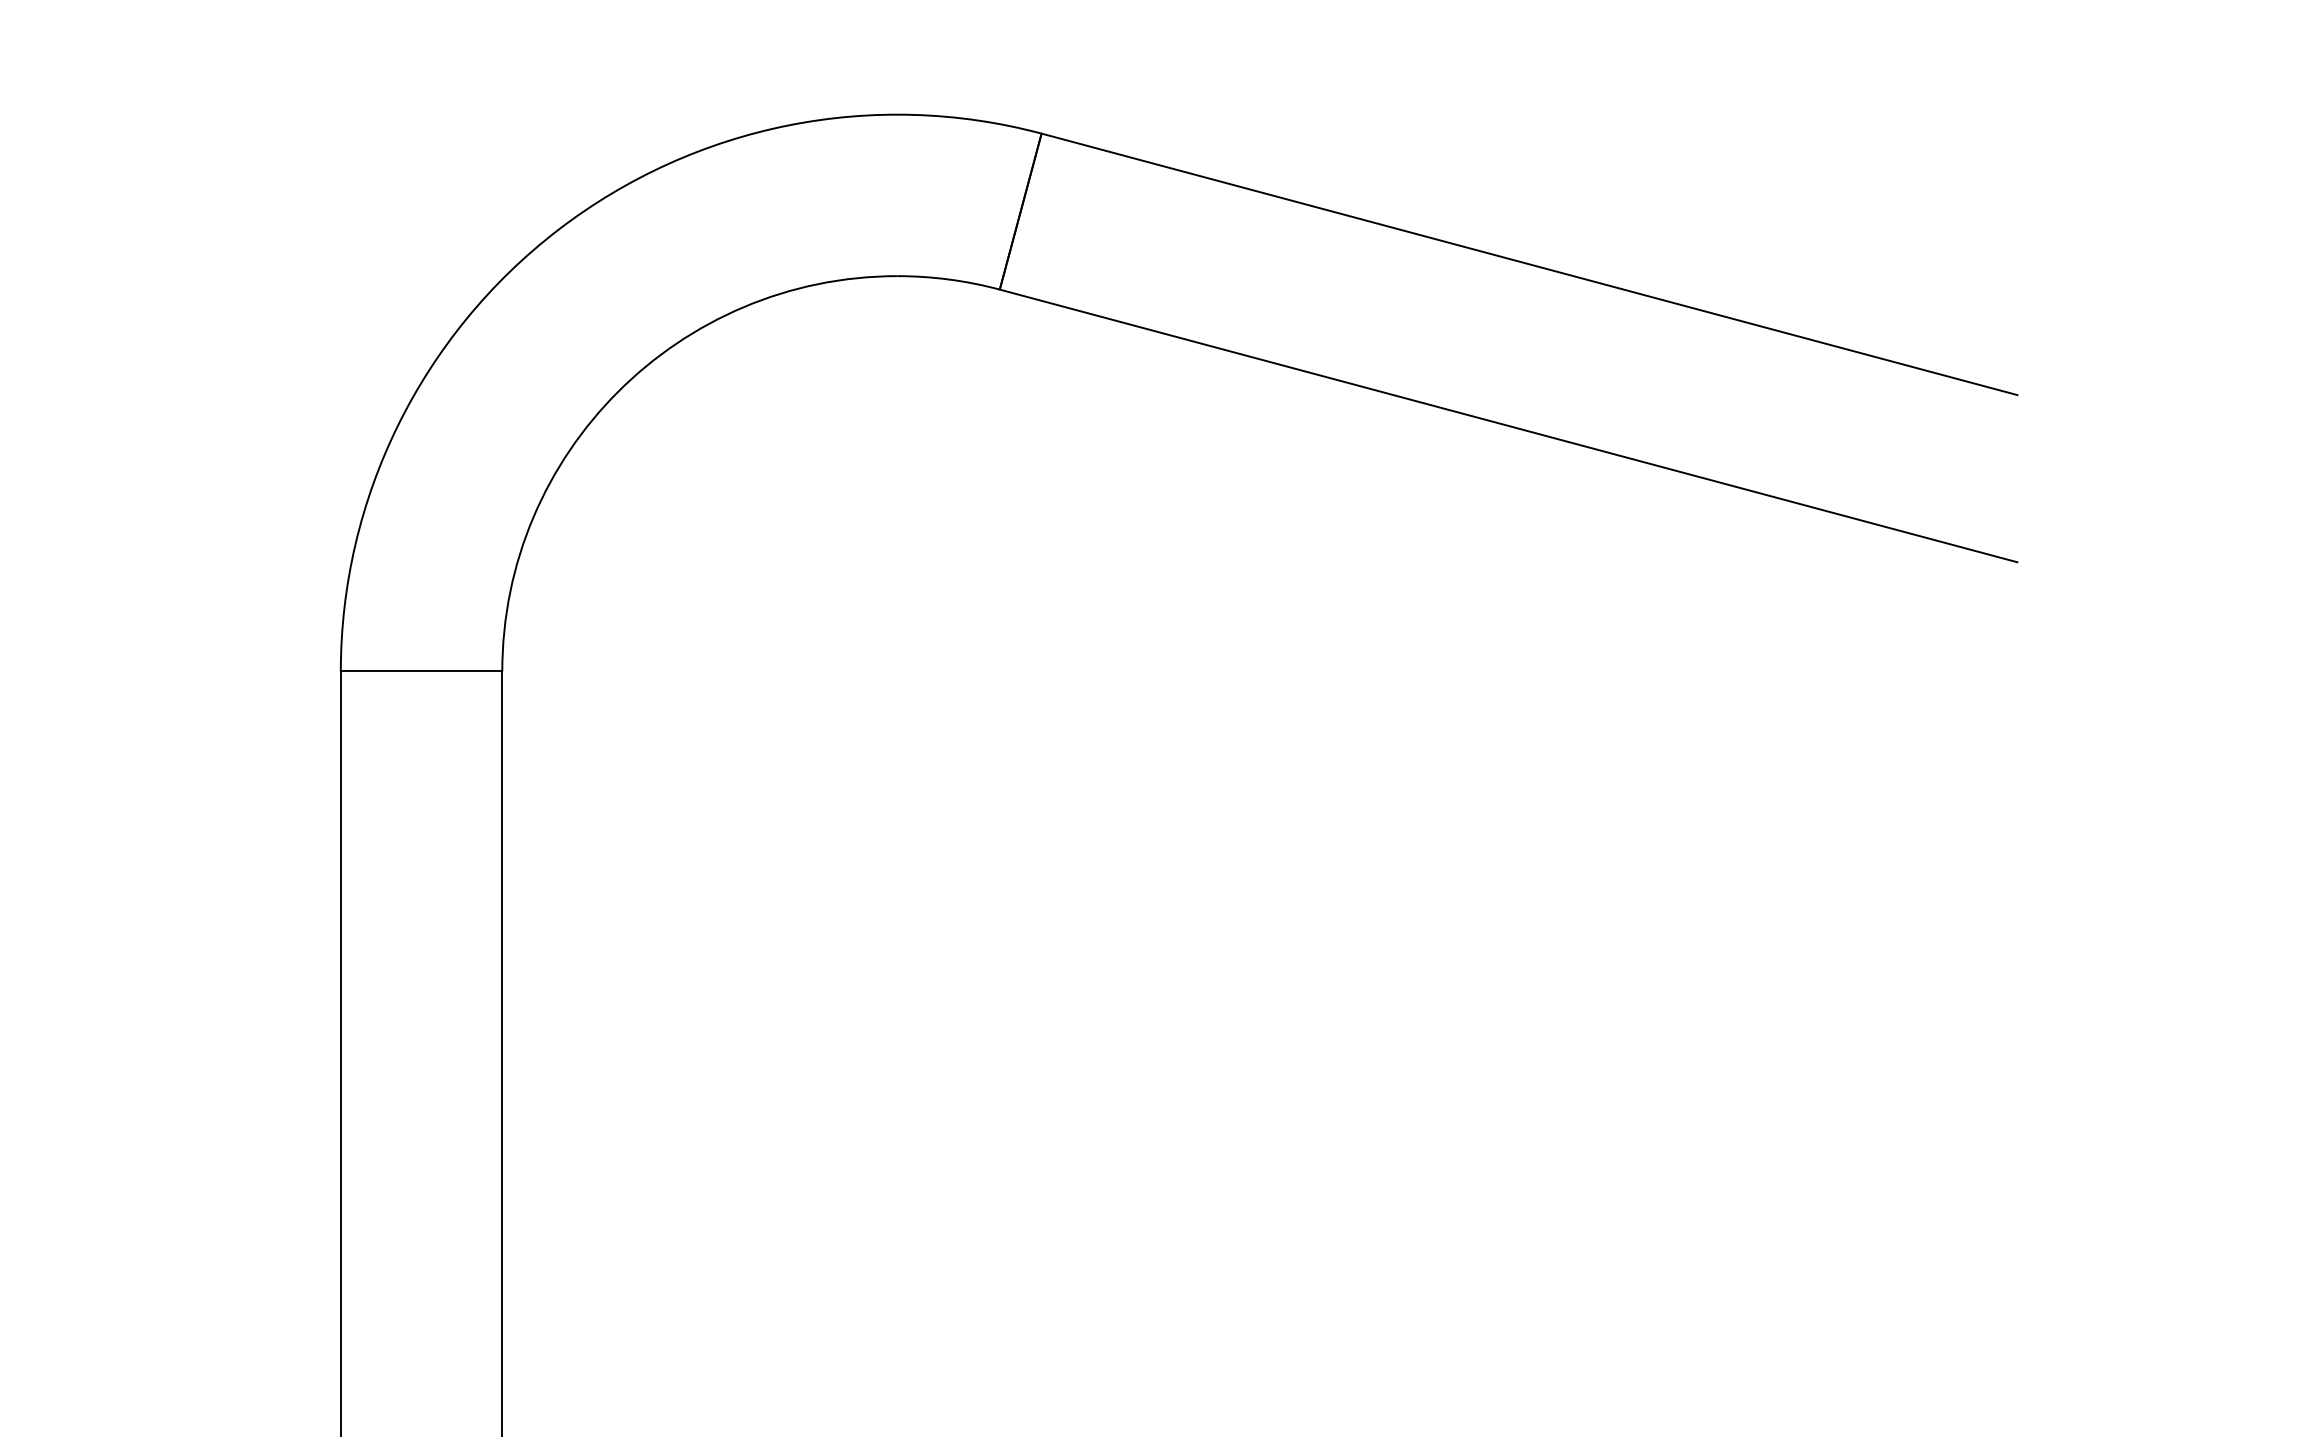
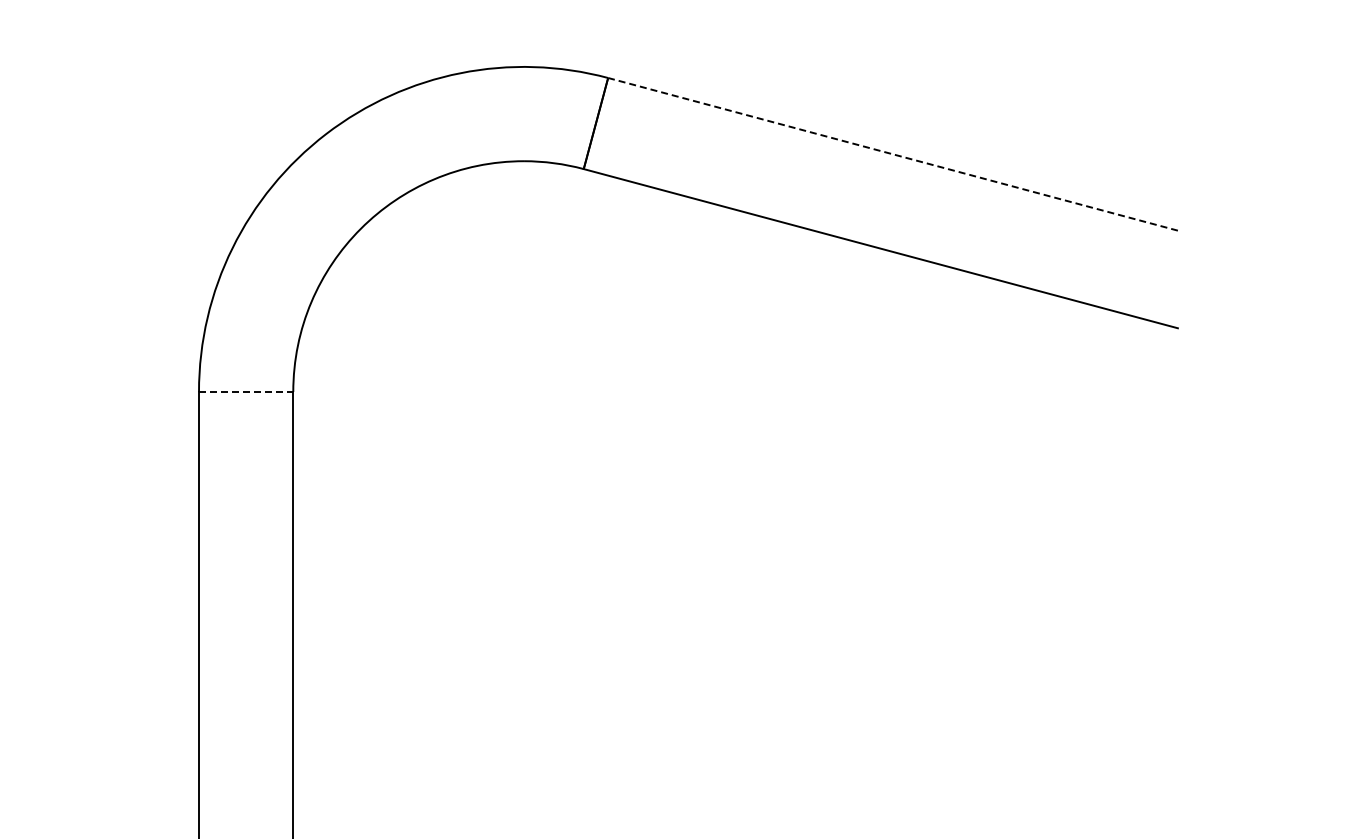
line: (1530, 264) -> (893, 154), solid -> dashed
line: (422, 670) -> (246, 391), solid -> dashed

